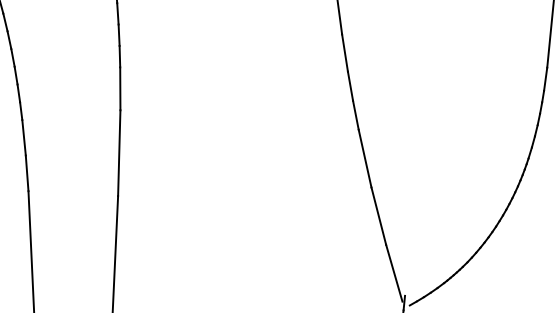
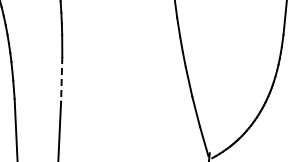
line: (118, 153) -> (61, 79), solid -> dashed

